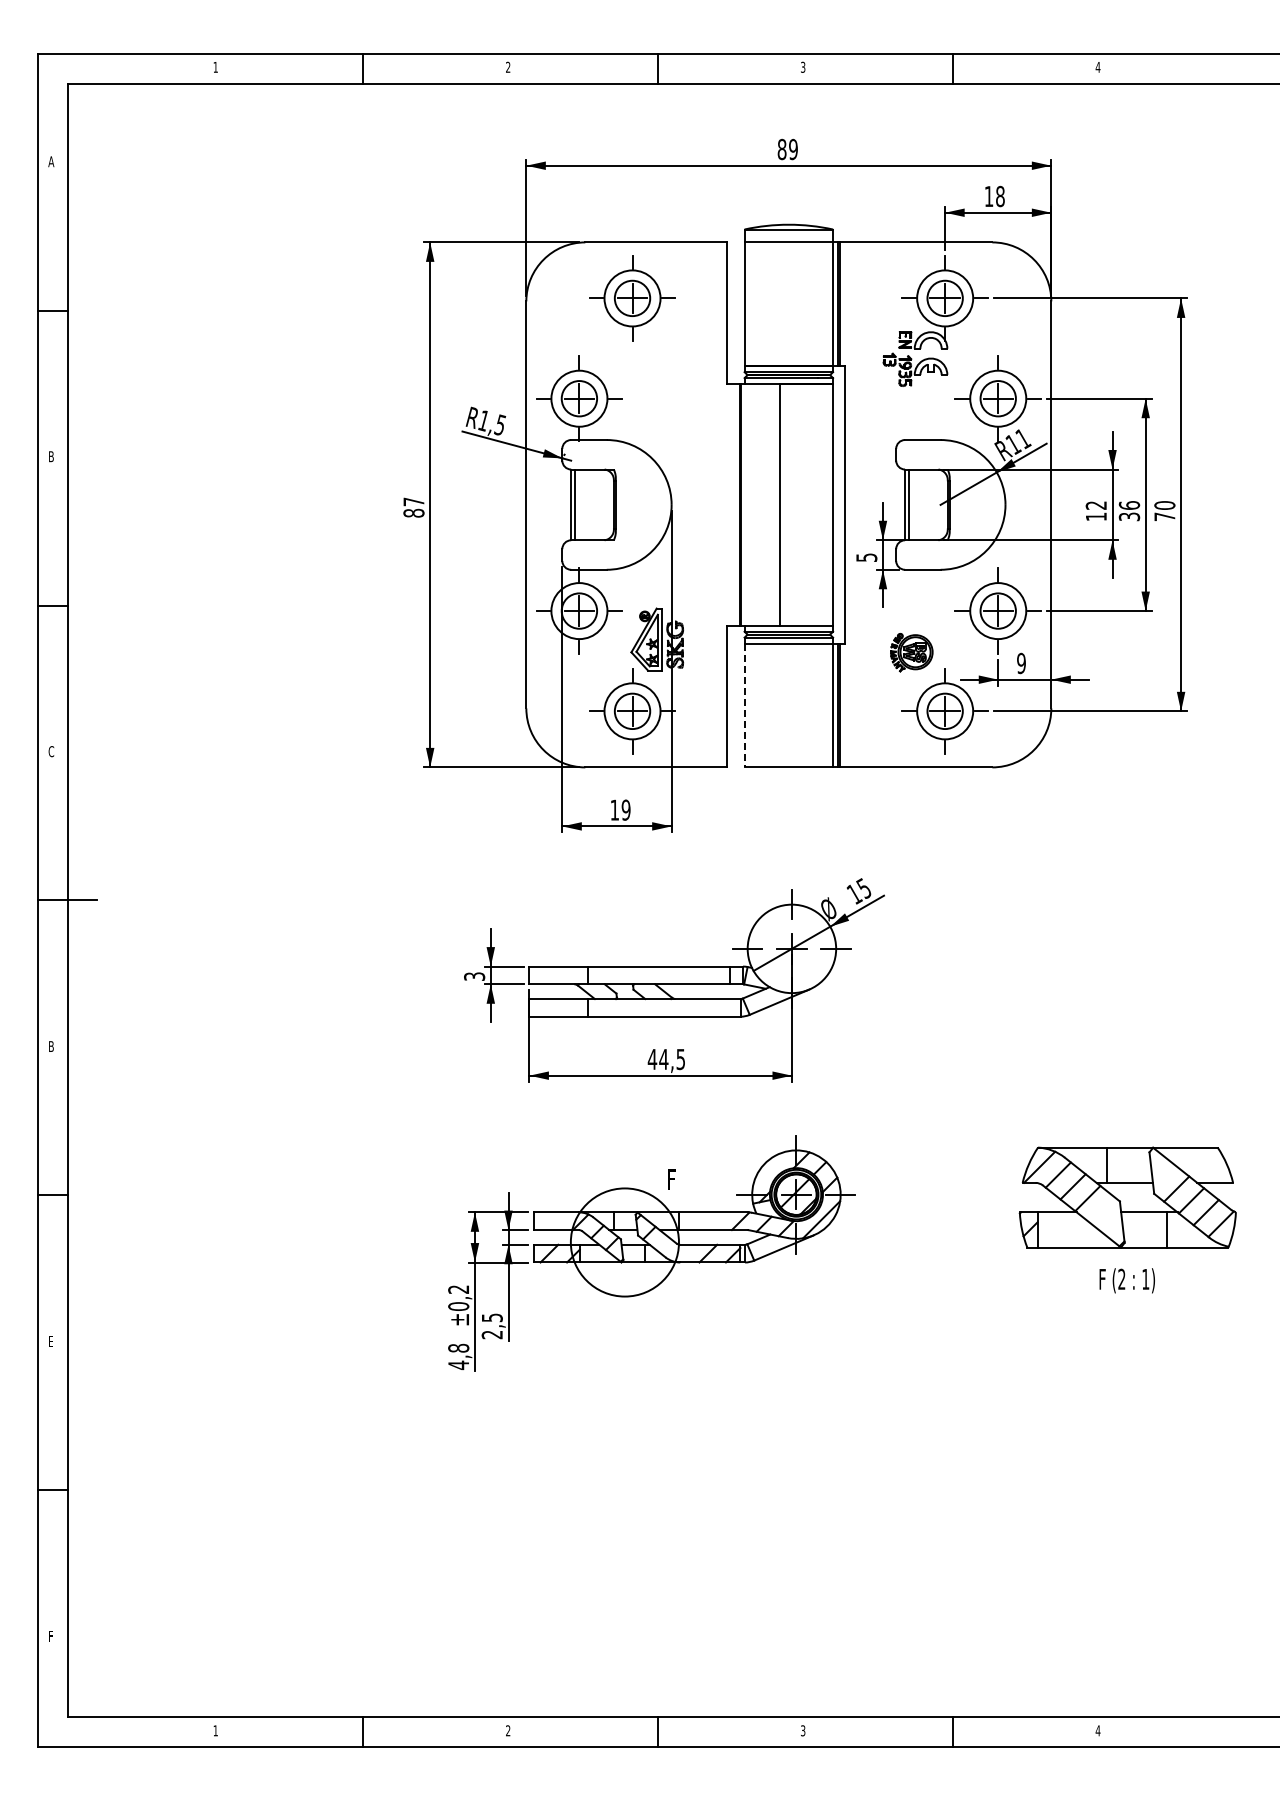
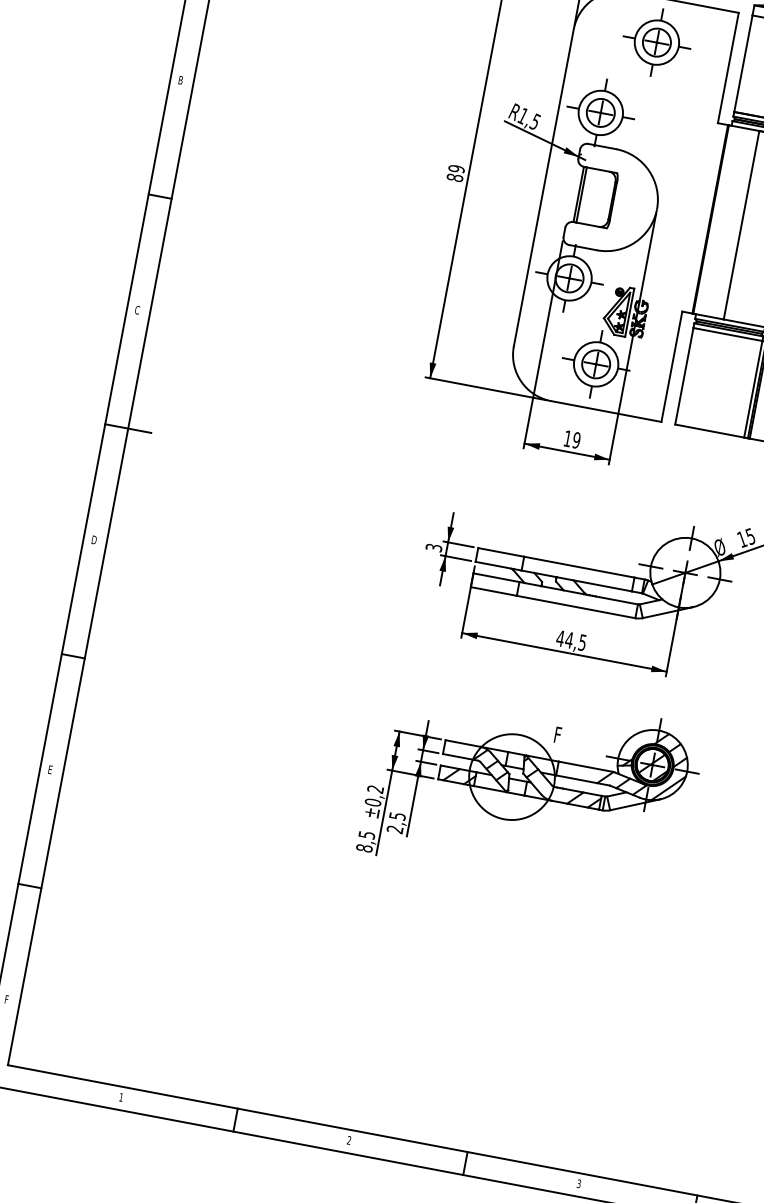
text: (413, 501) -> (456, 168), 87 -> 89
line: (744, 705) -> (684, 376), dashed -> solid
text: (52, 1046) -> (94, 540), B -> D
text: (458, 1356) -> (365, 841), 4,8 -> 8,5

